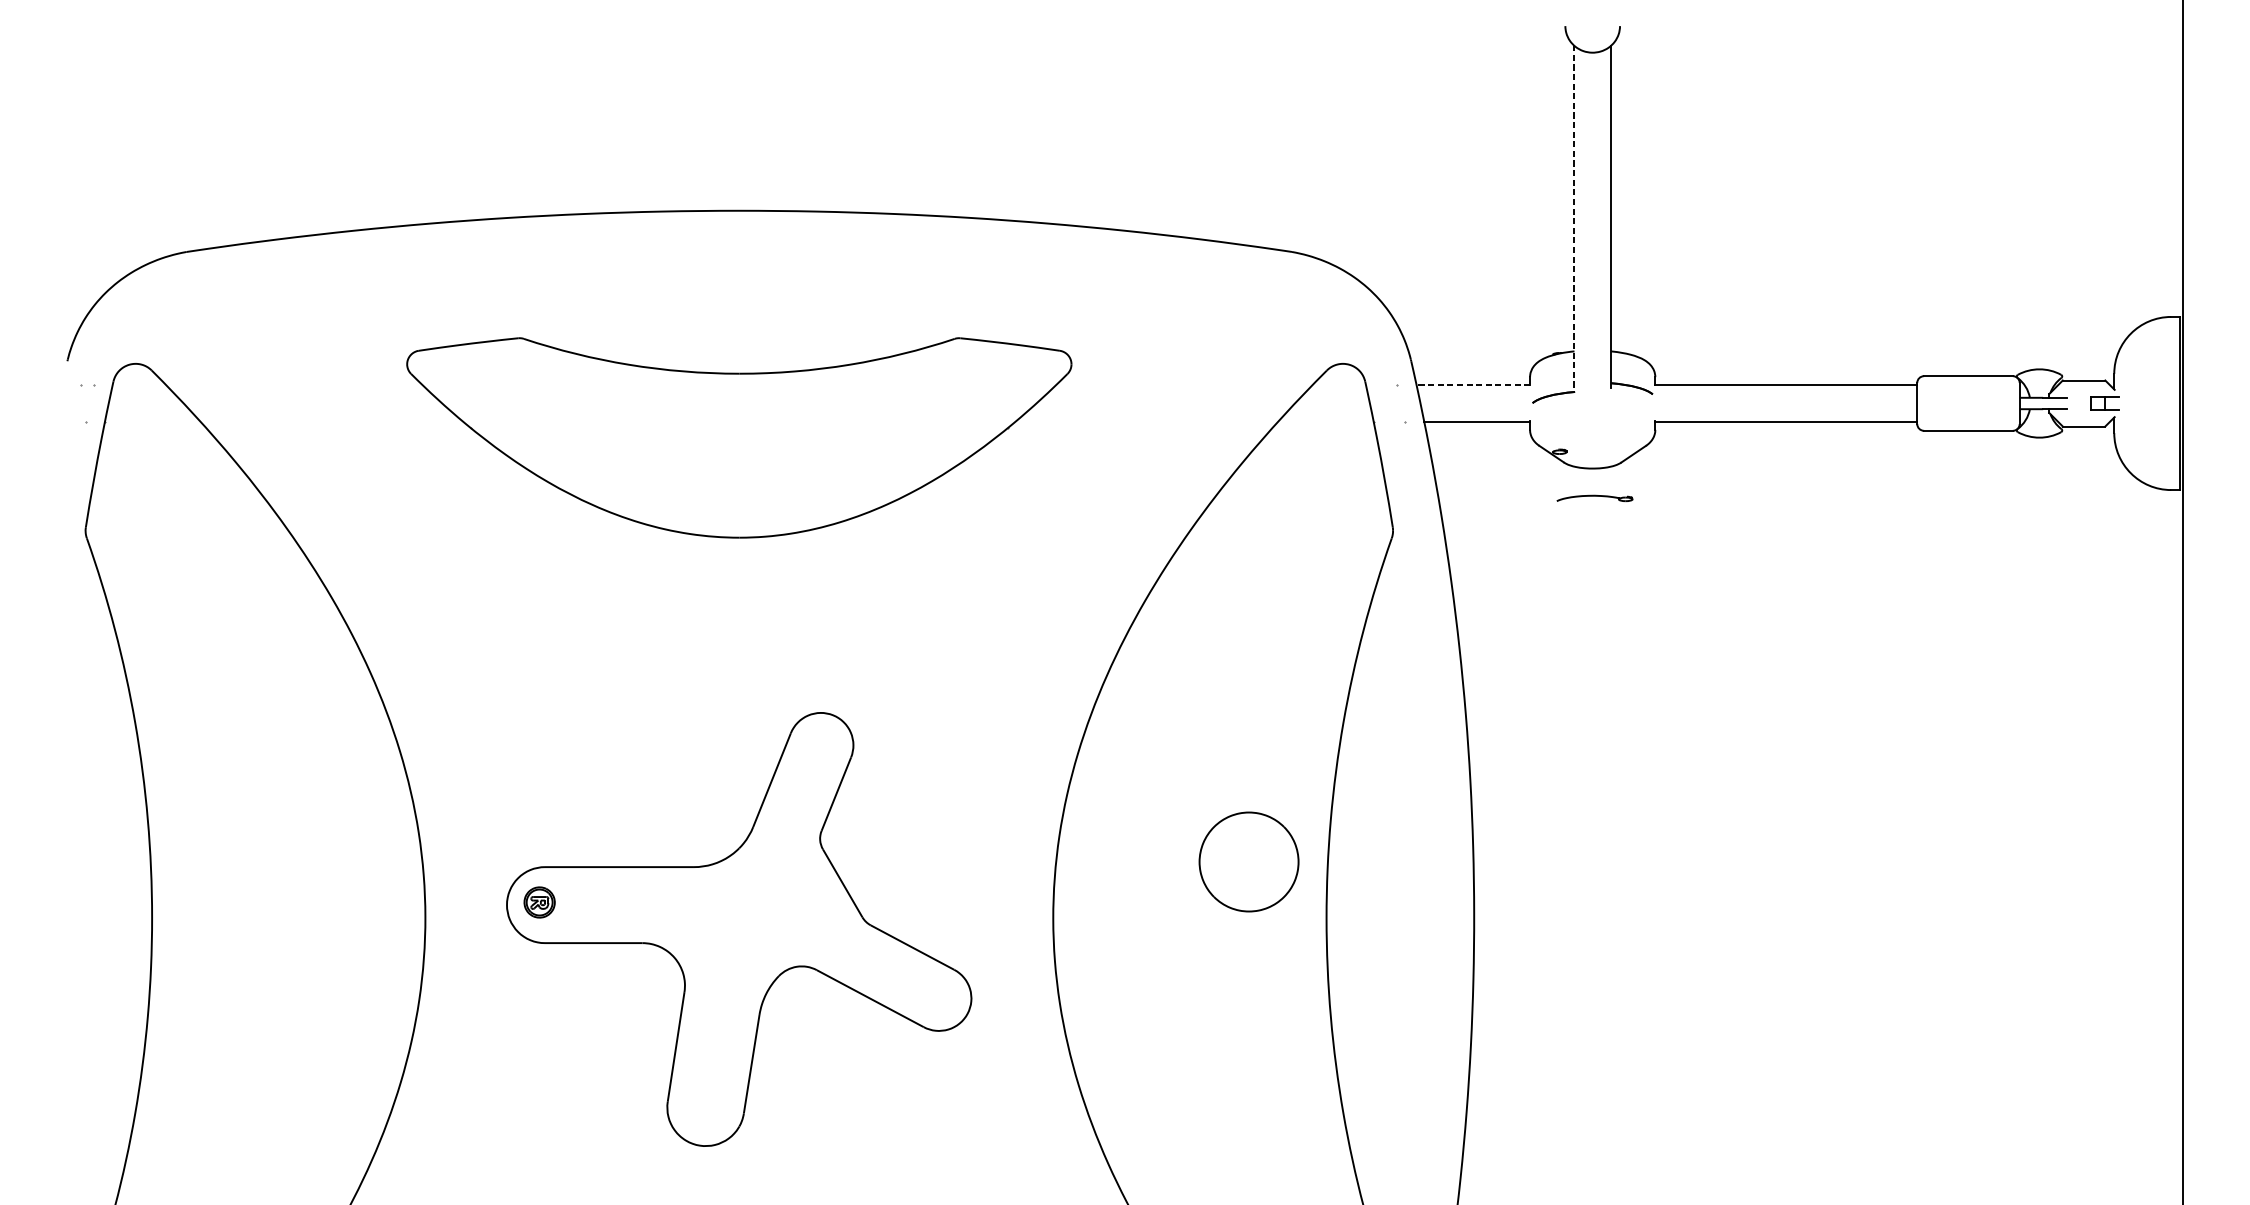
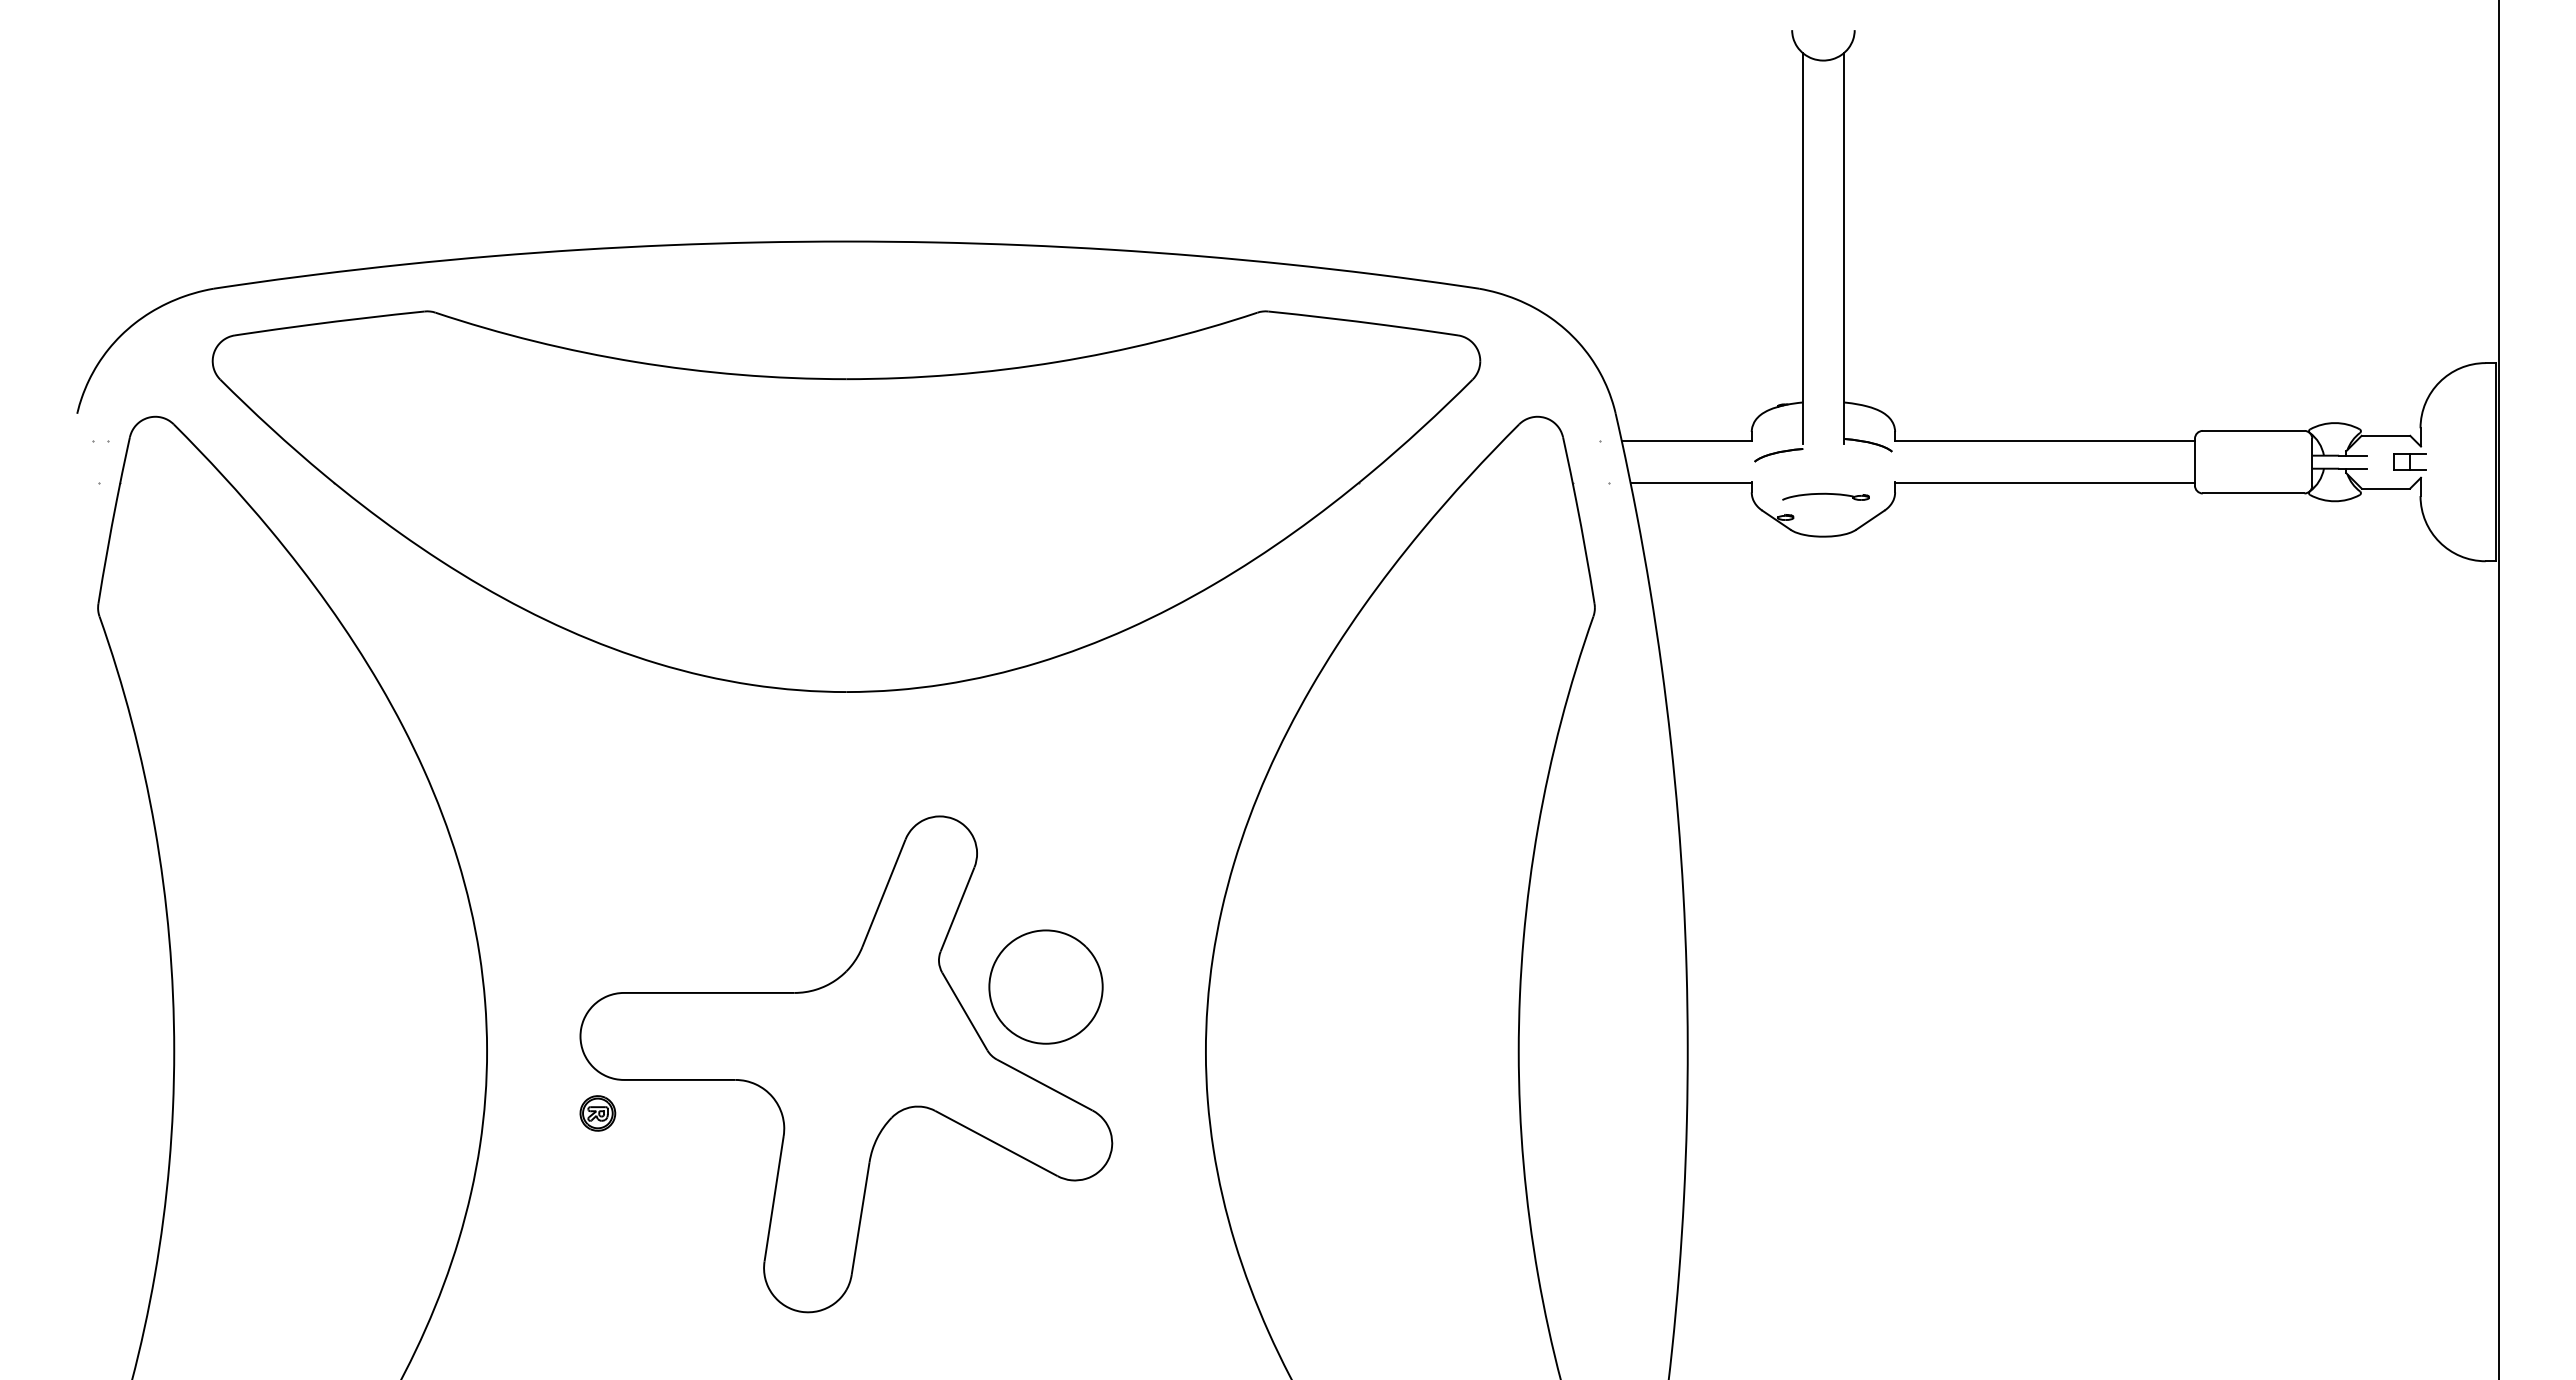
line: (1574, 216) -> (1802, 248), dashed -> solid
line: (1473, 385) -> (1686, 441), dashed -> solid
part: (739, 437) -> (846, 501), size x1.67
part: (1594, 498) -> (1825, 496), moved
part: (1248, 861) -> (1045, 986), moved
part: (539, 902) -> (597, 1113), moved

